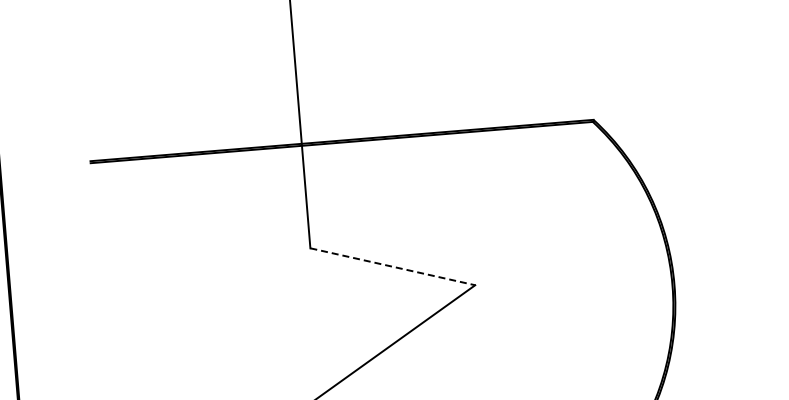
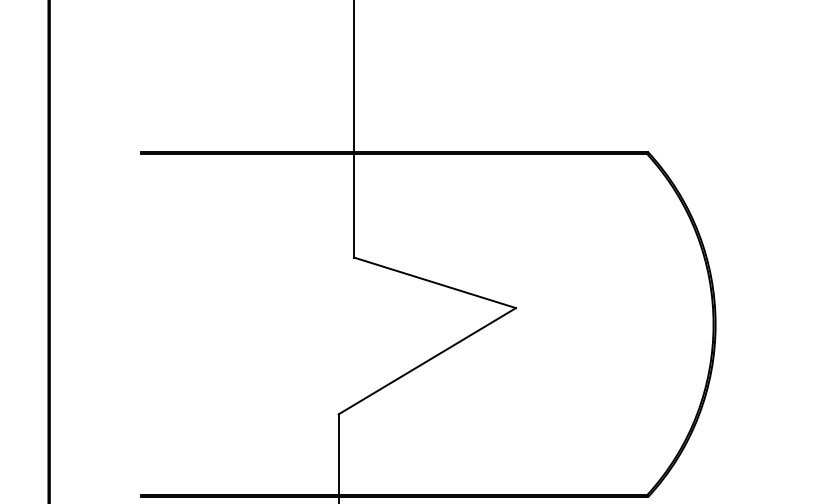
line: (392, 266) -> (434, 282), dashed -> solid

